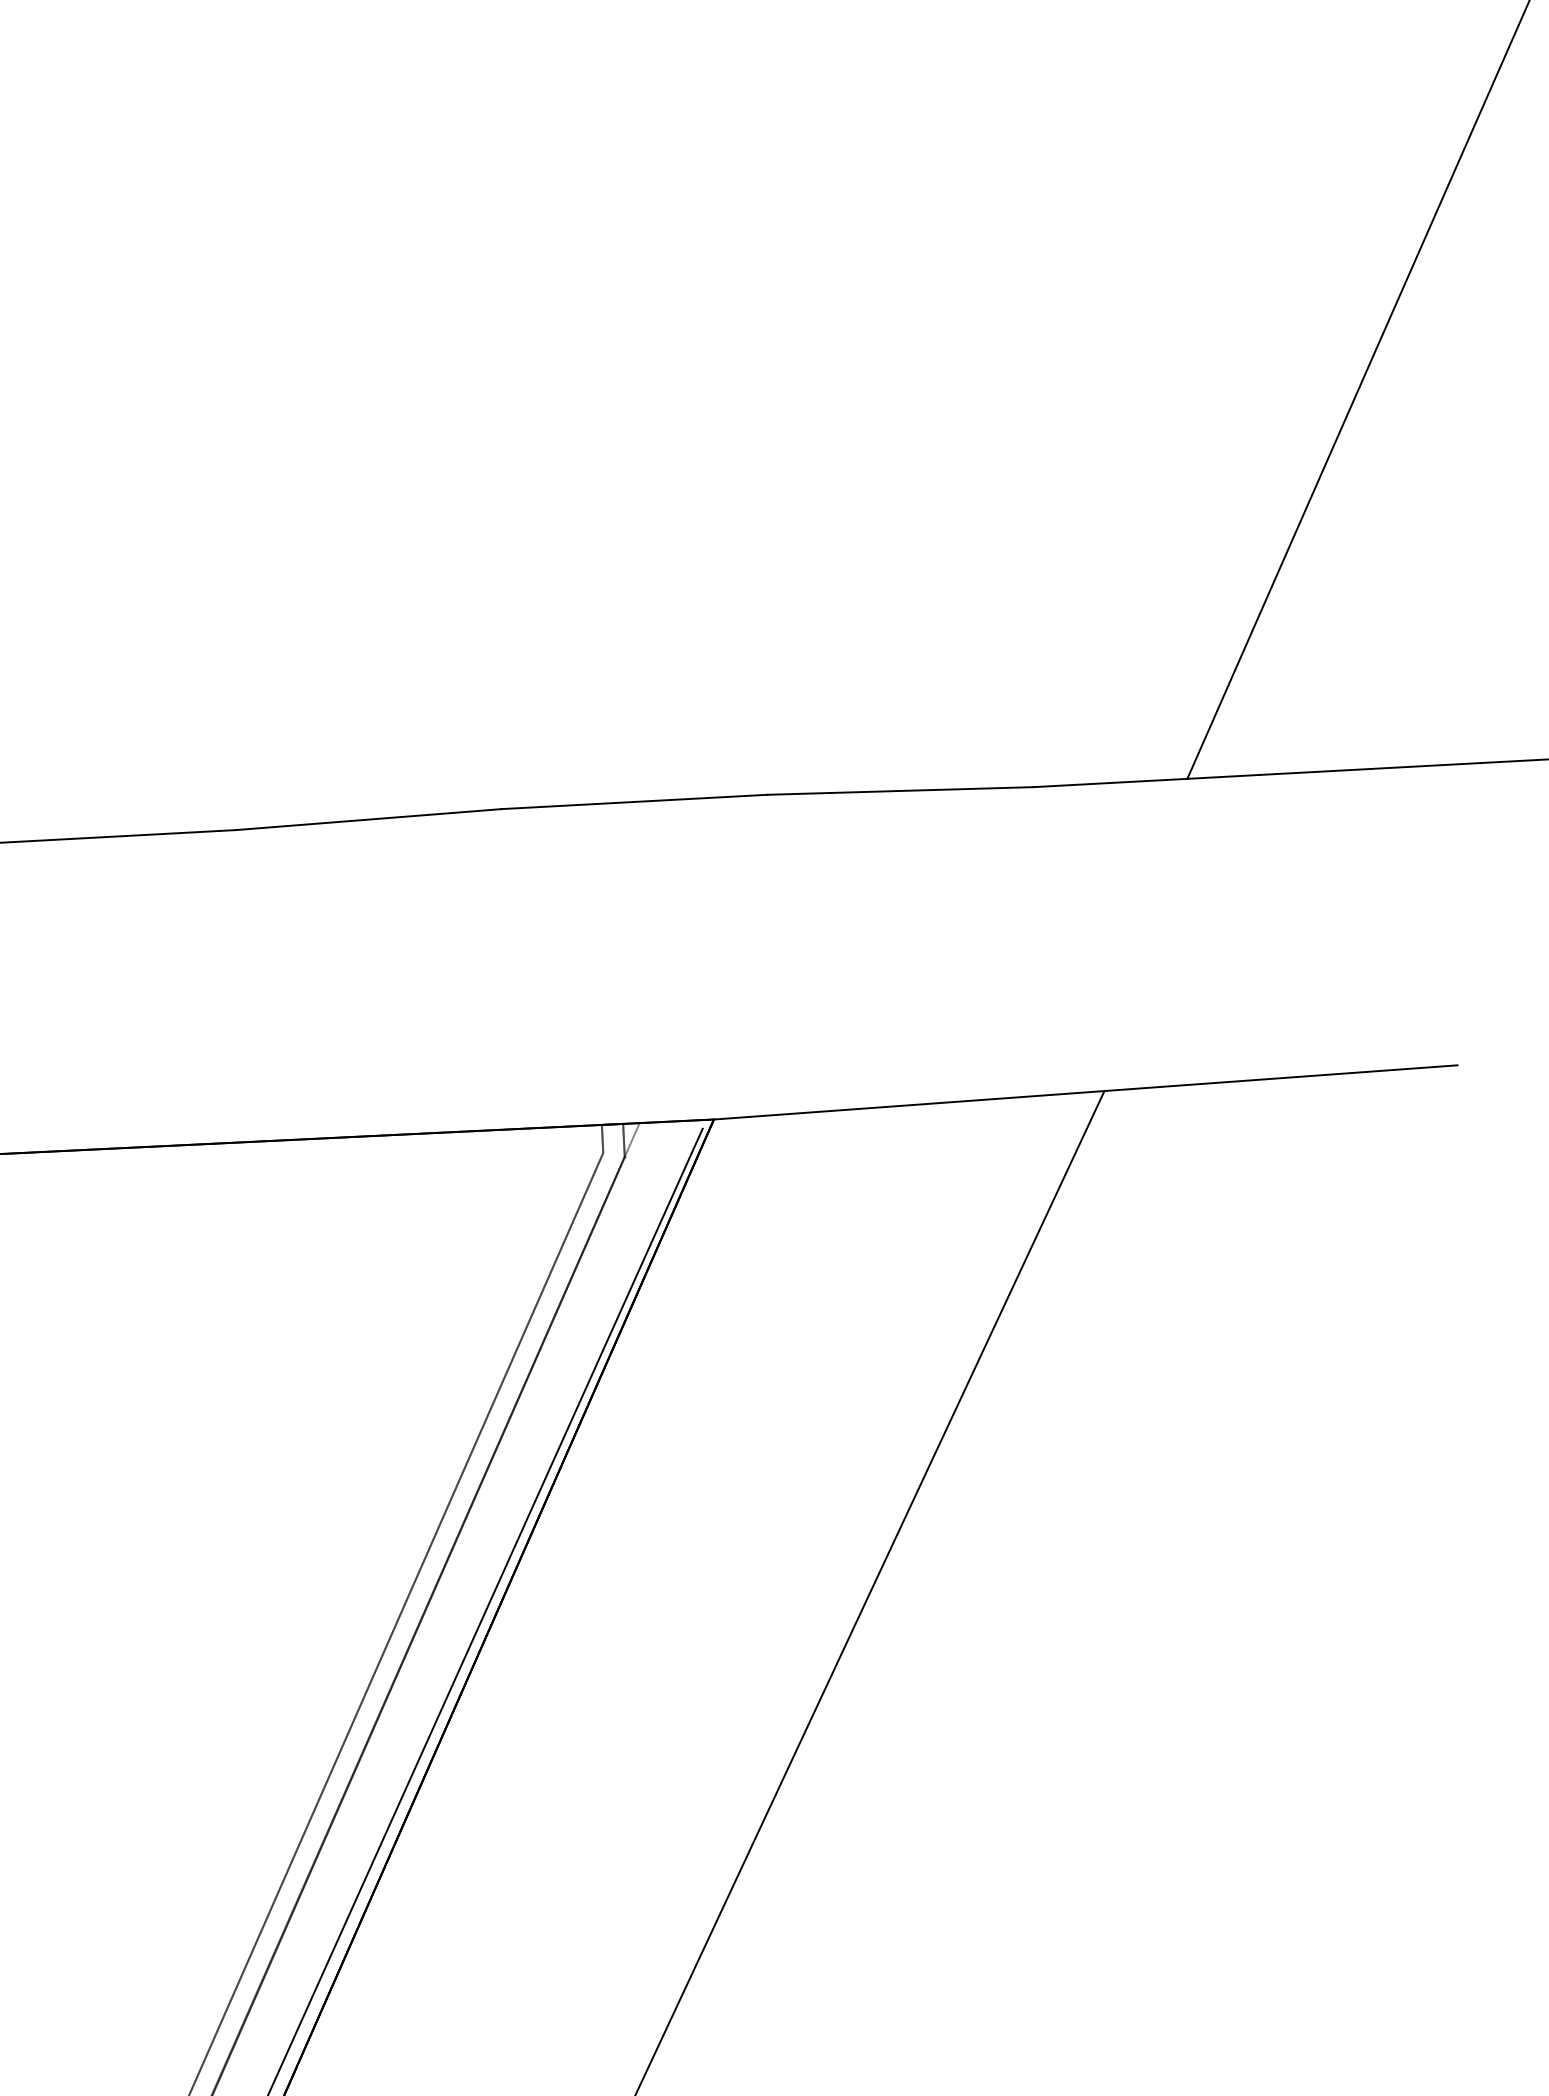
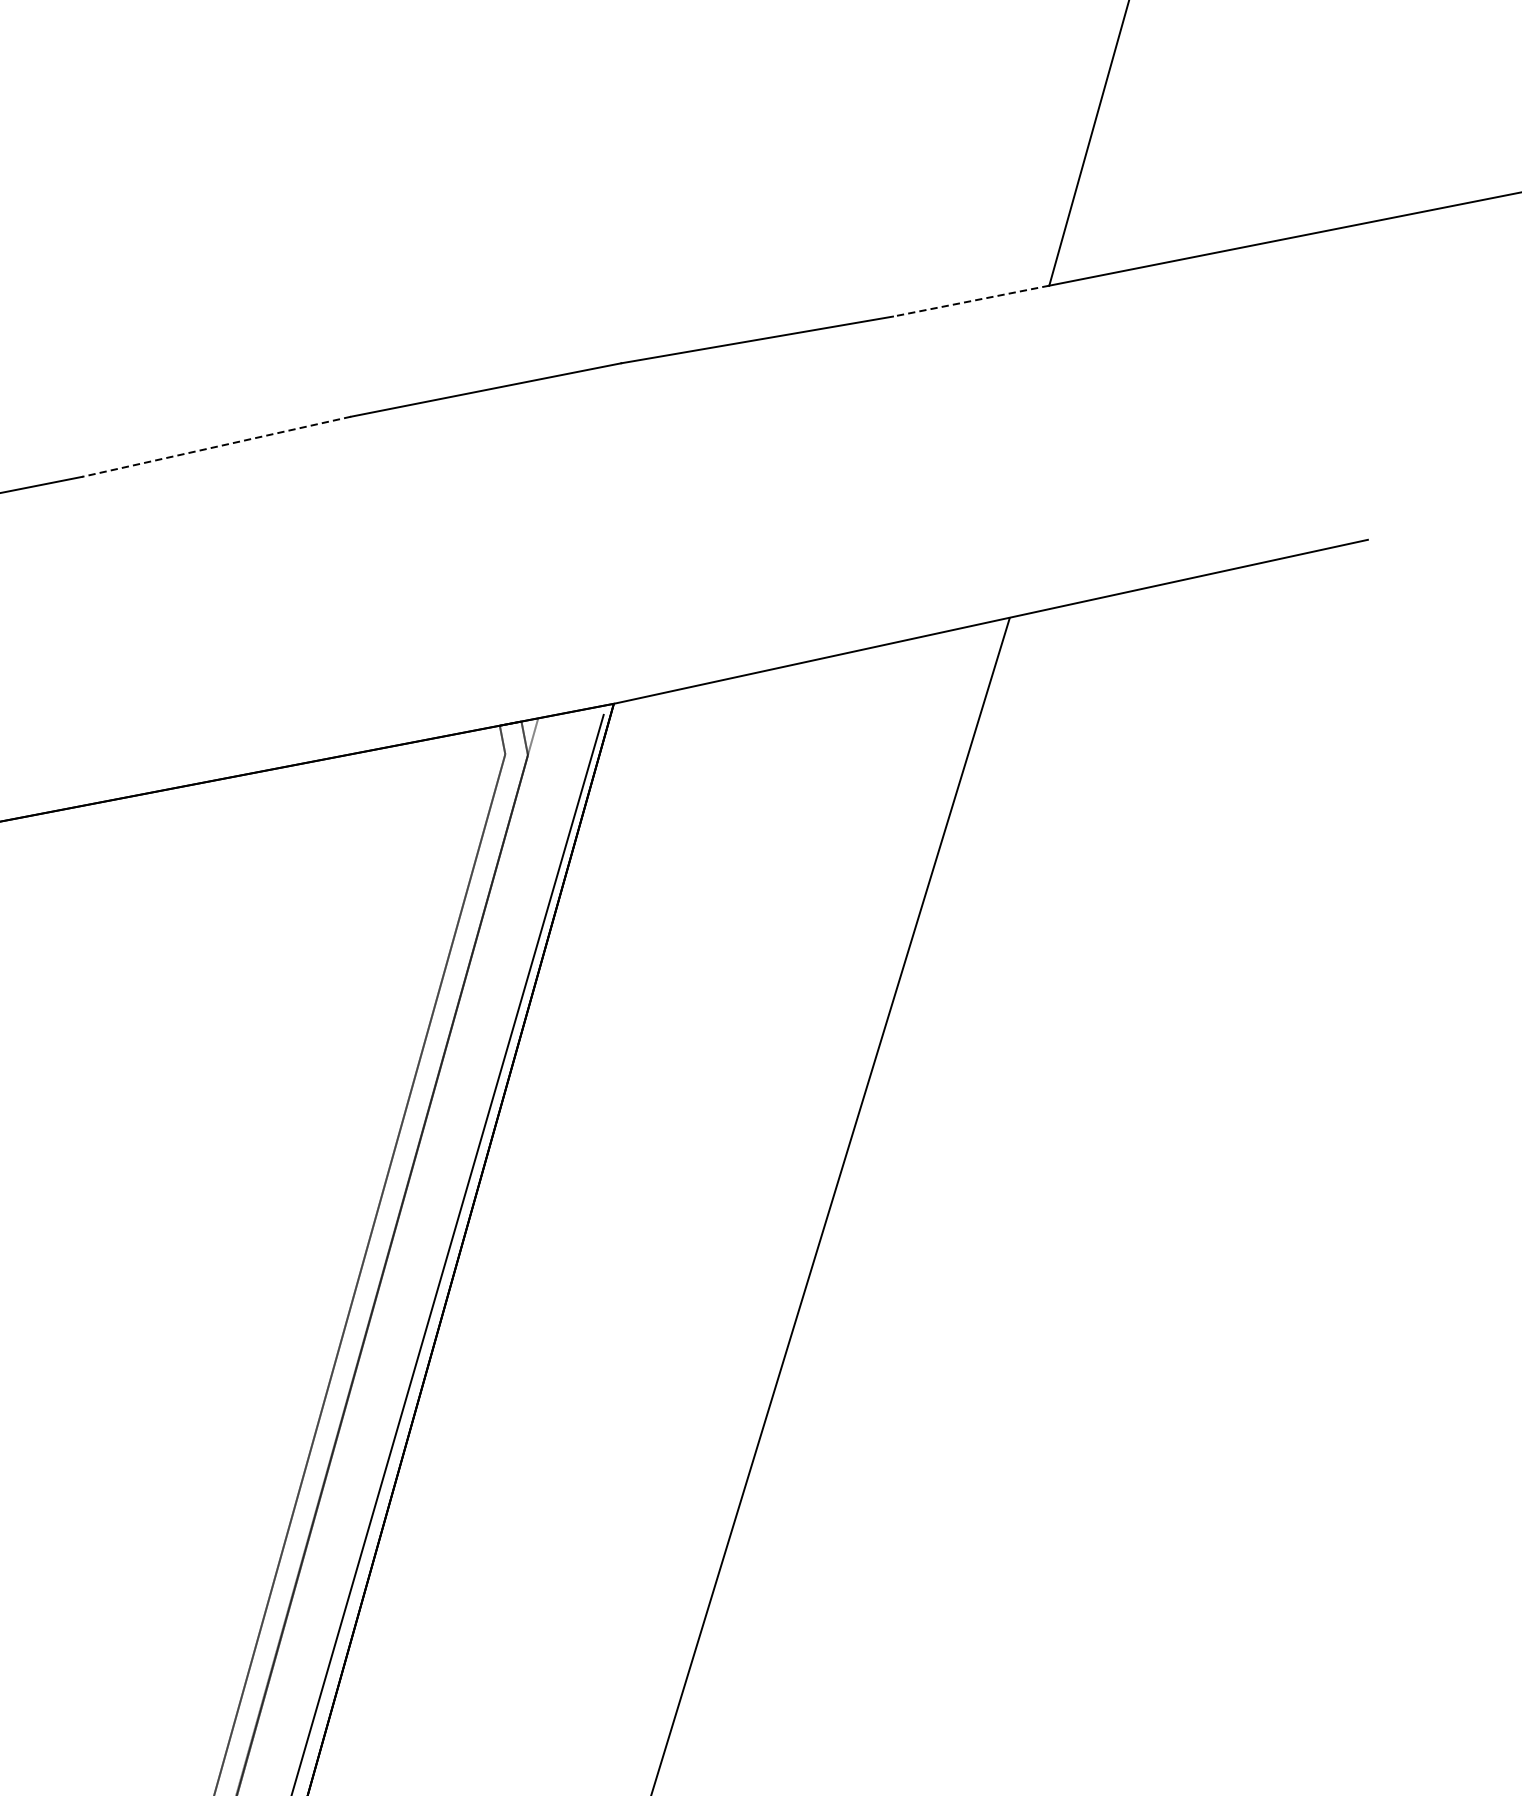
line: (1110, 782) -> (971, 300), solid -> dashed
line: (368, 819) -> (216, 446), solid -> dashed

